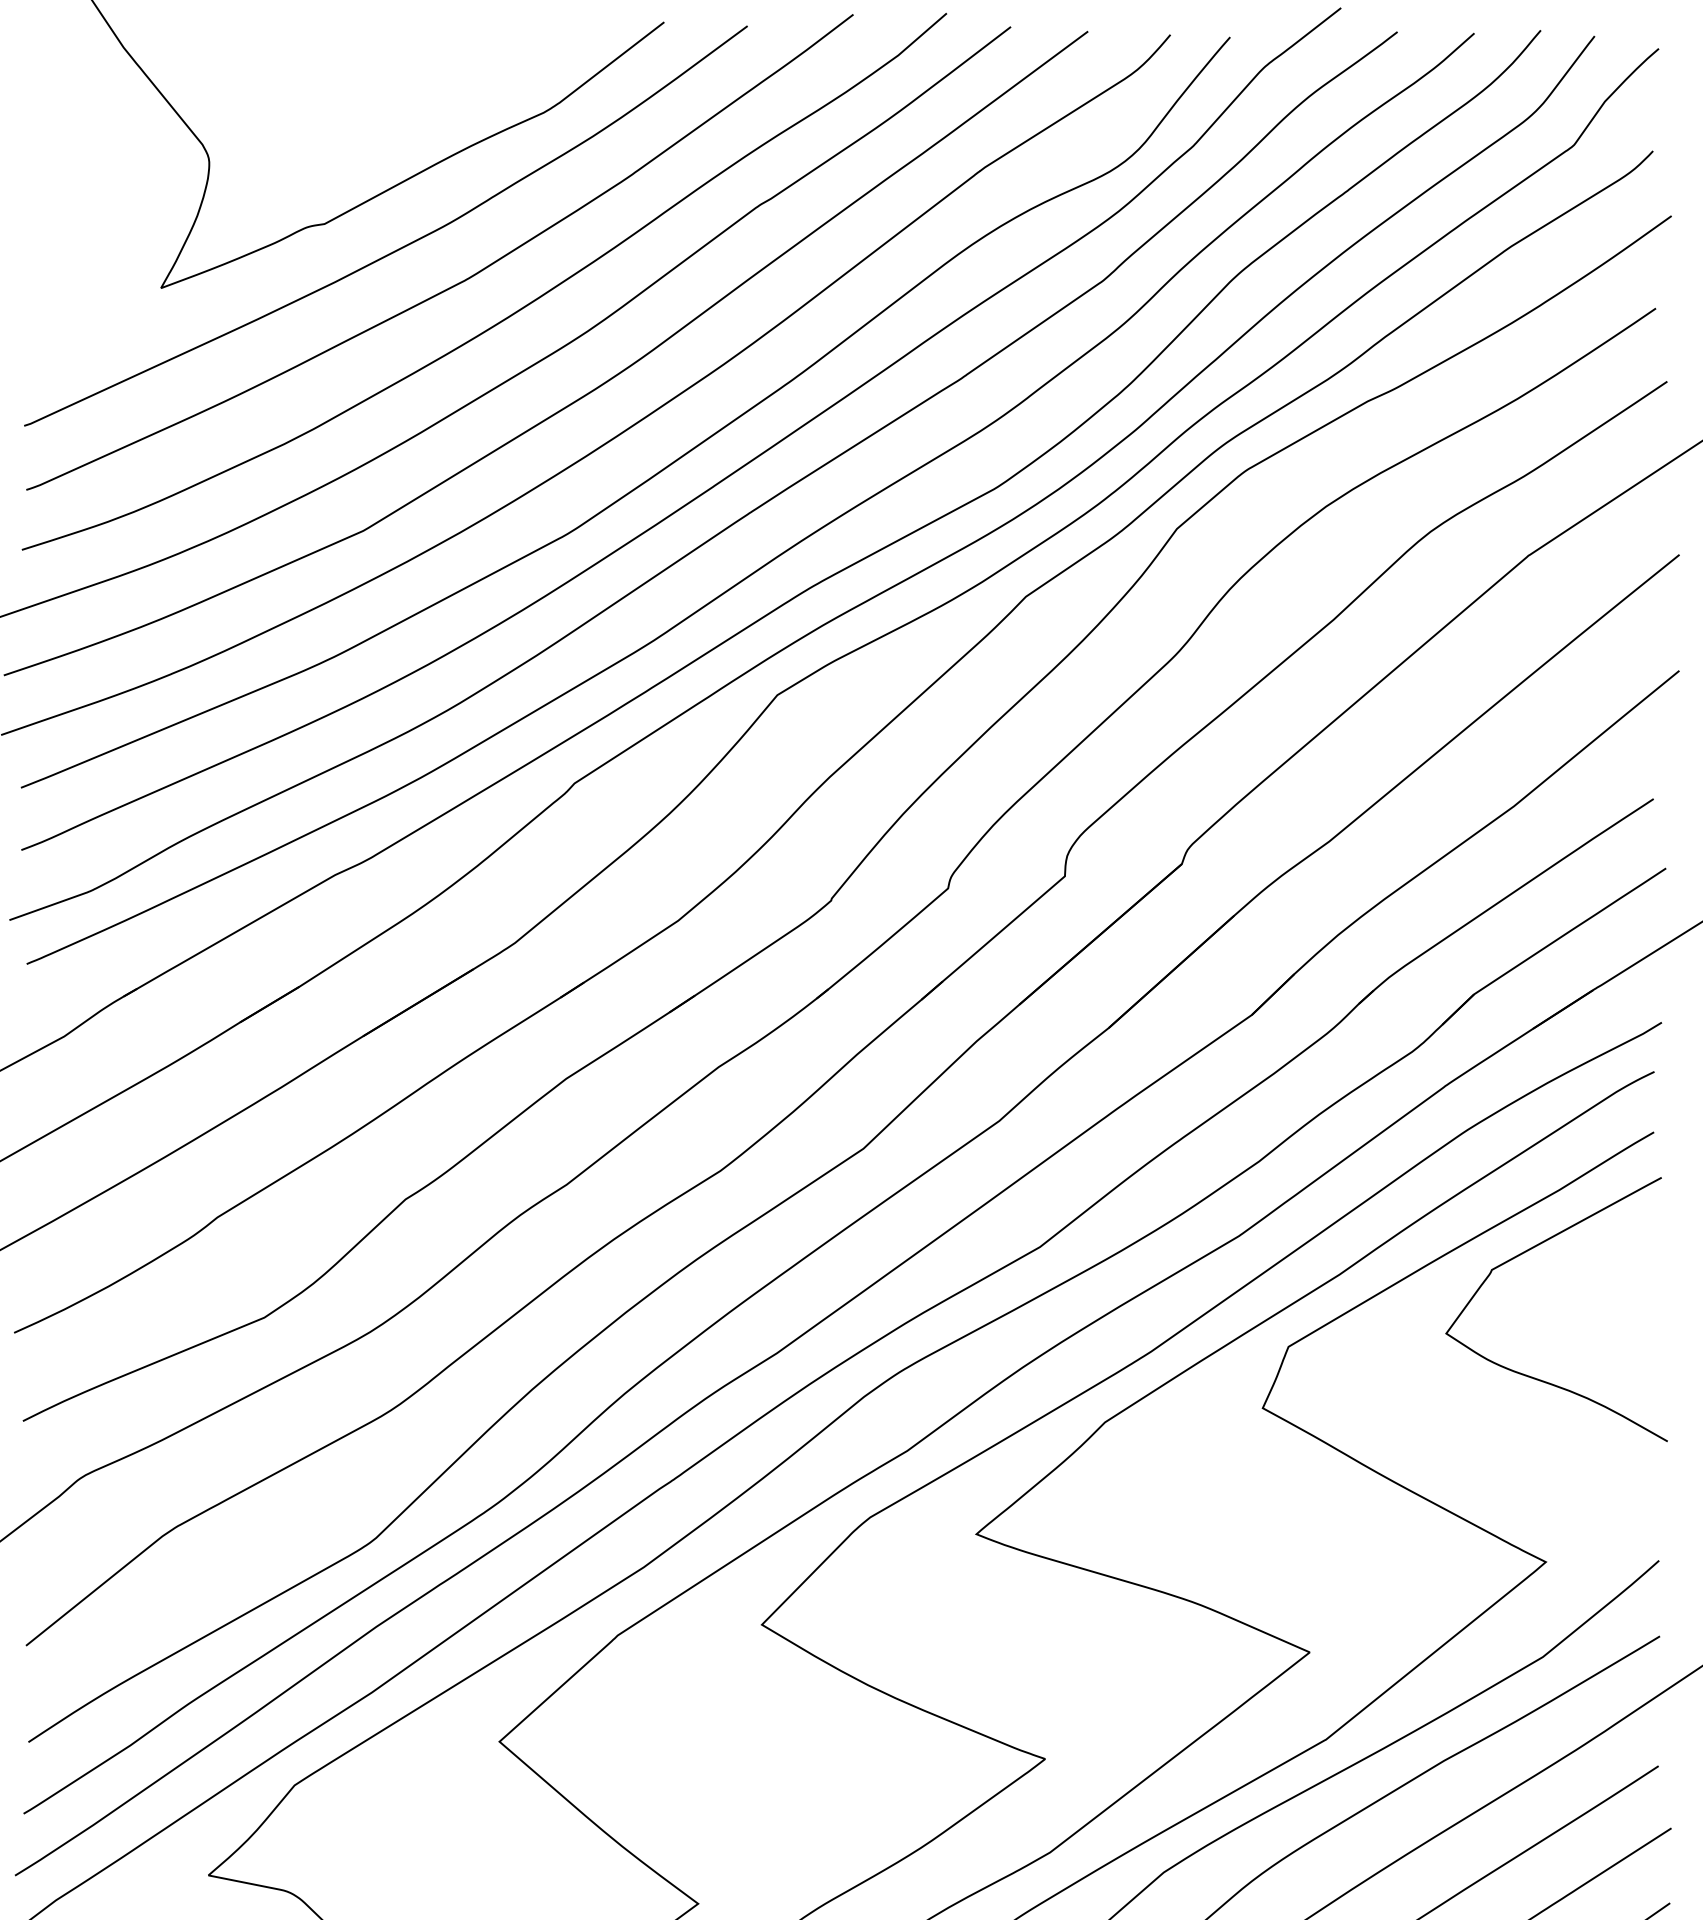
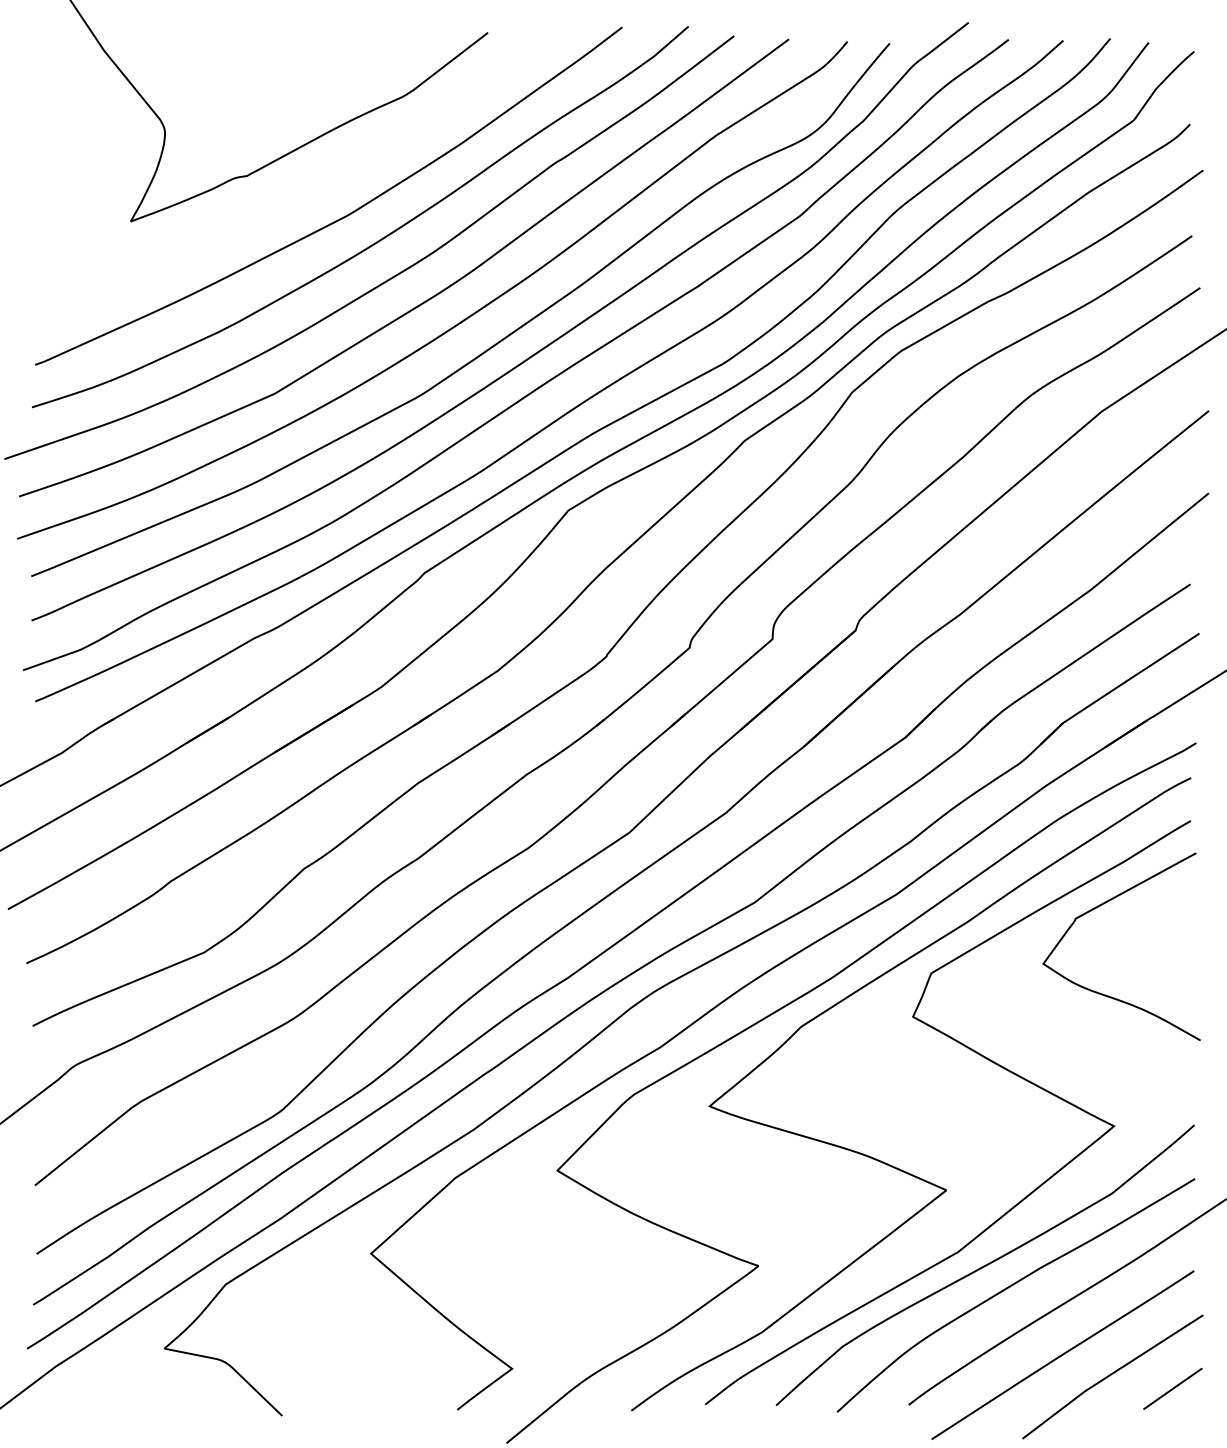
curve: (397, 248) -> (298, 193), removed

